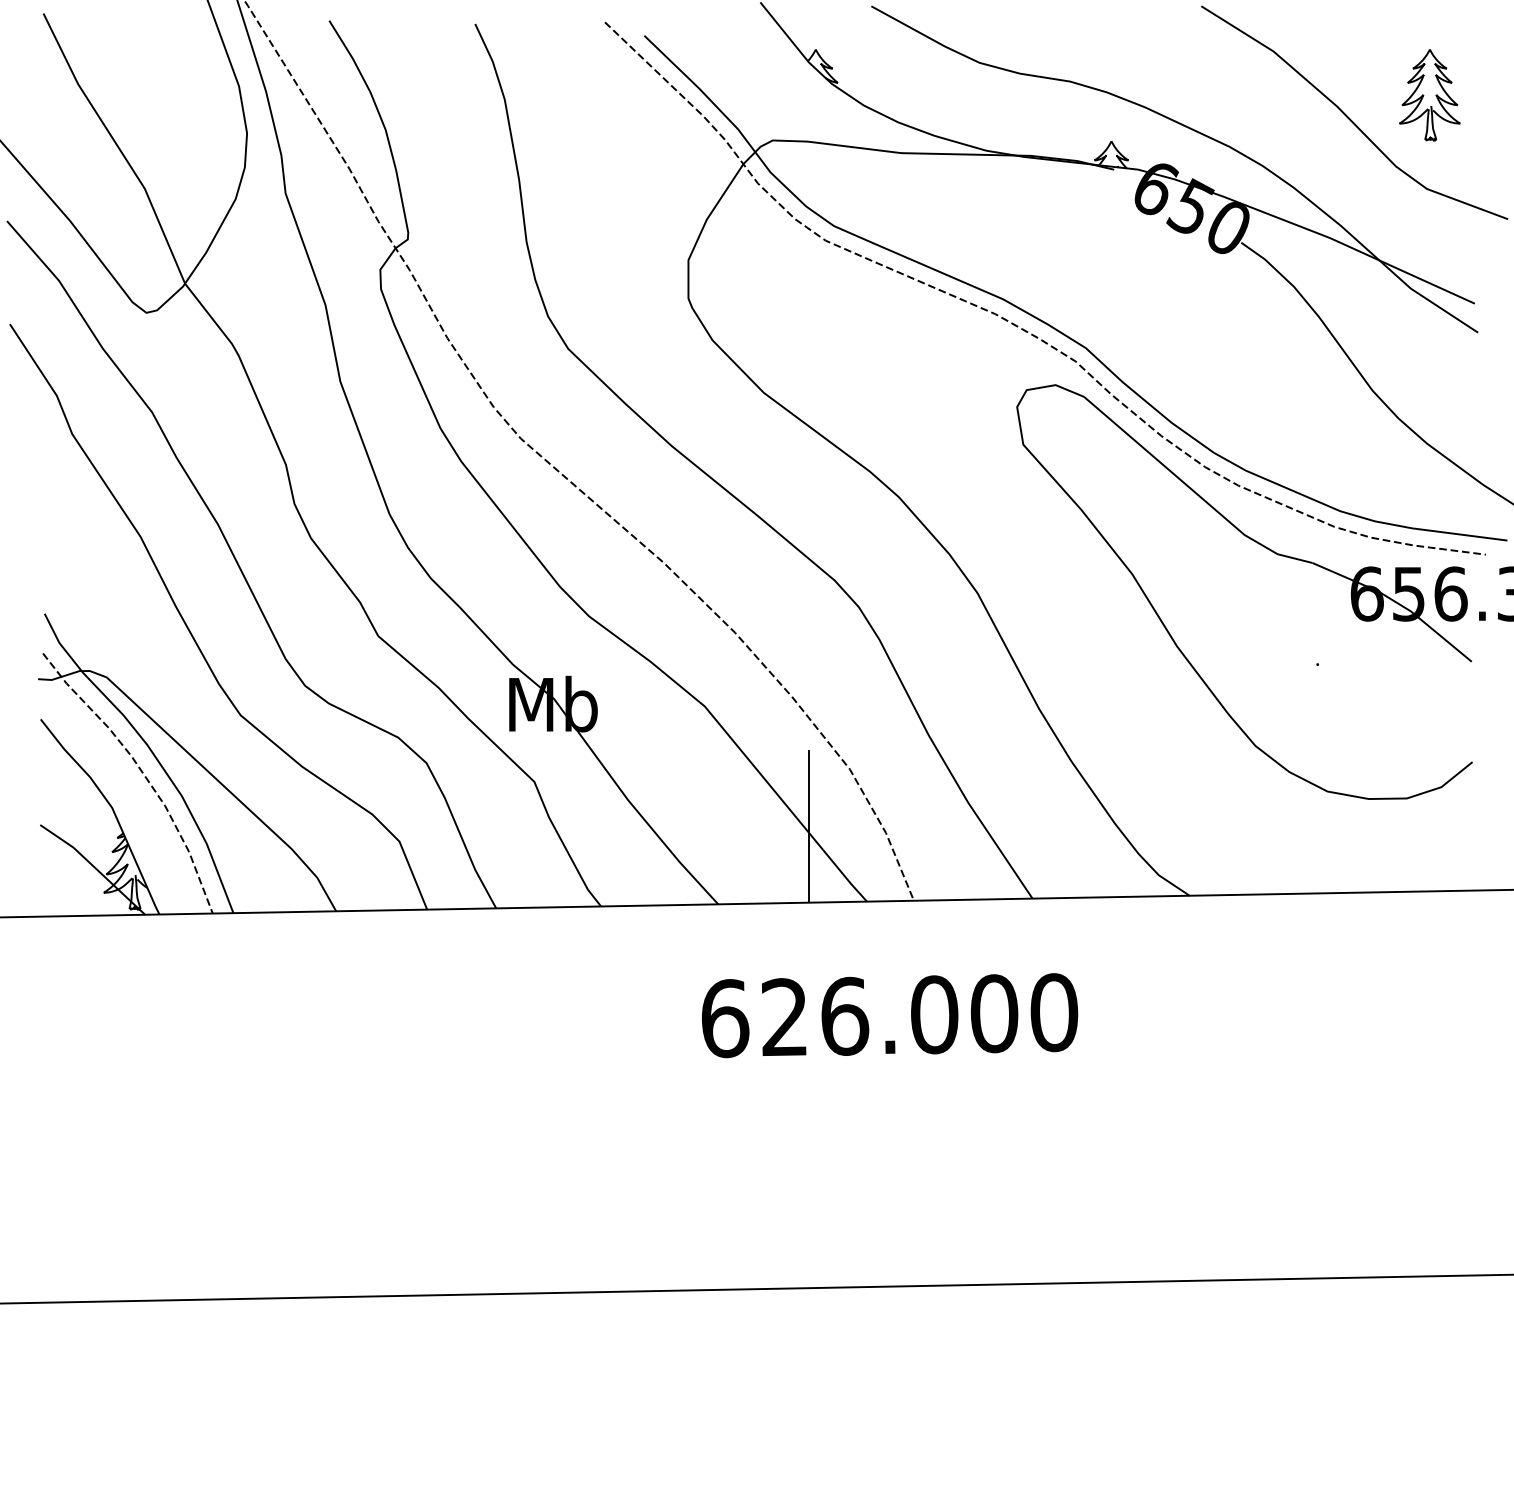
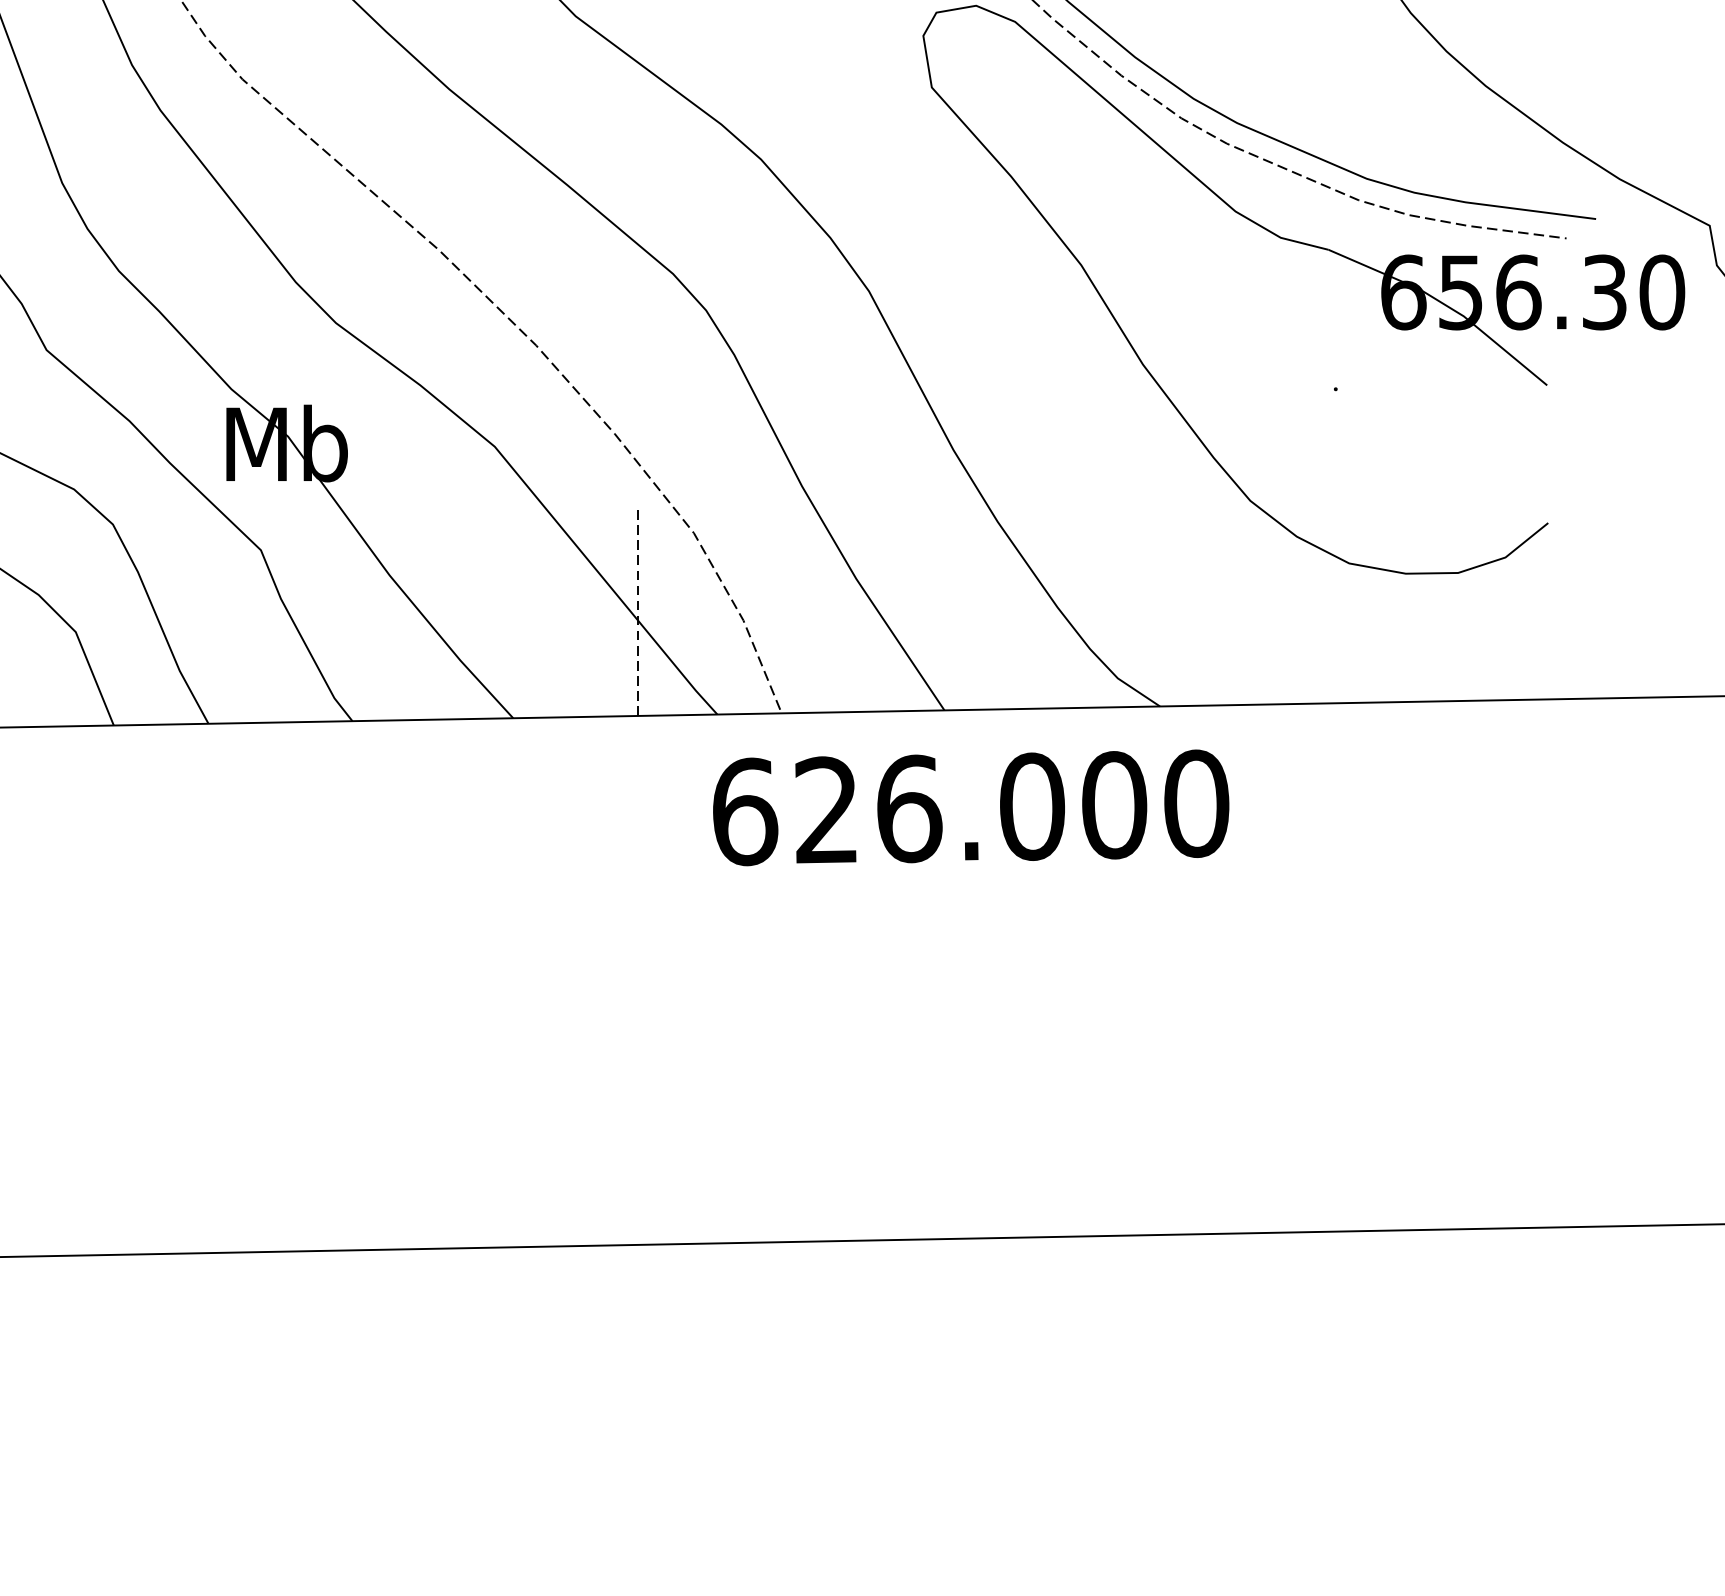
line: (809, 825) -> (638, 610), solid -> dashed
text: (890, 1015) -> (971, 807), moved

